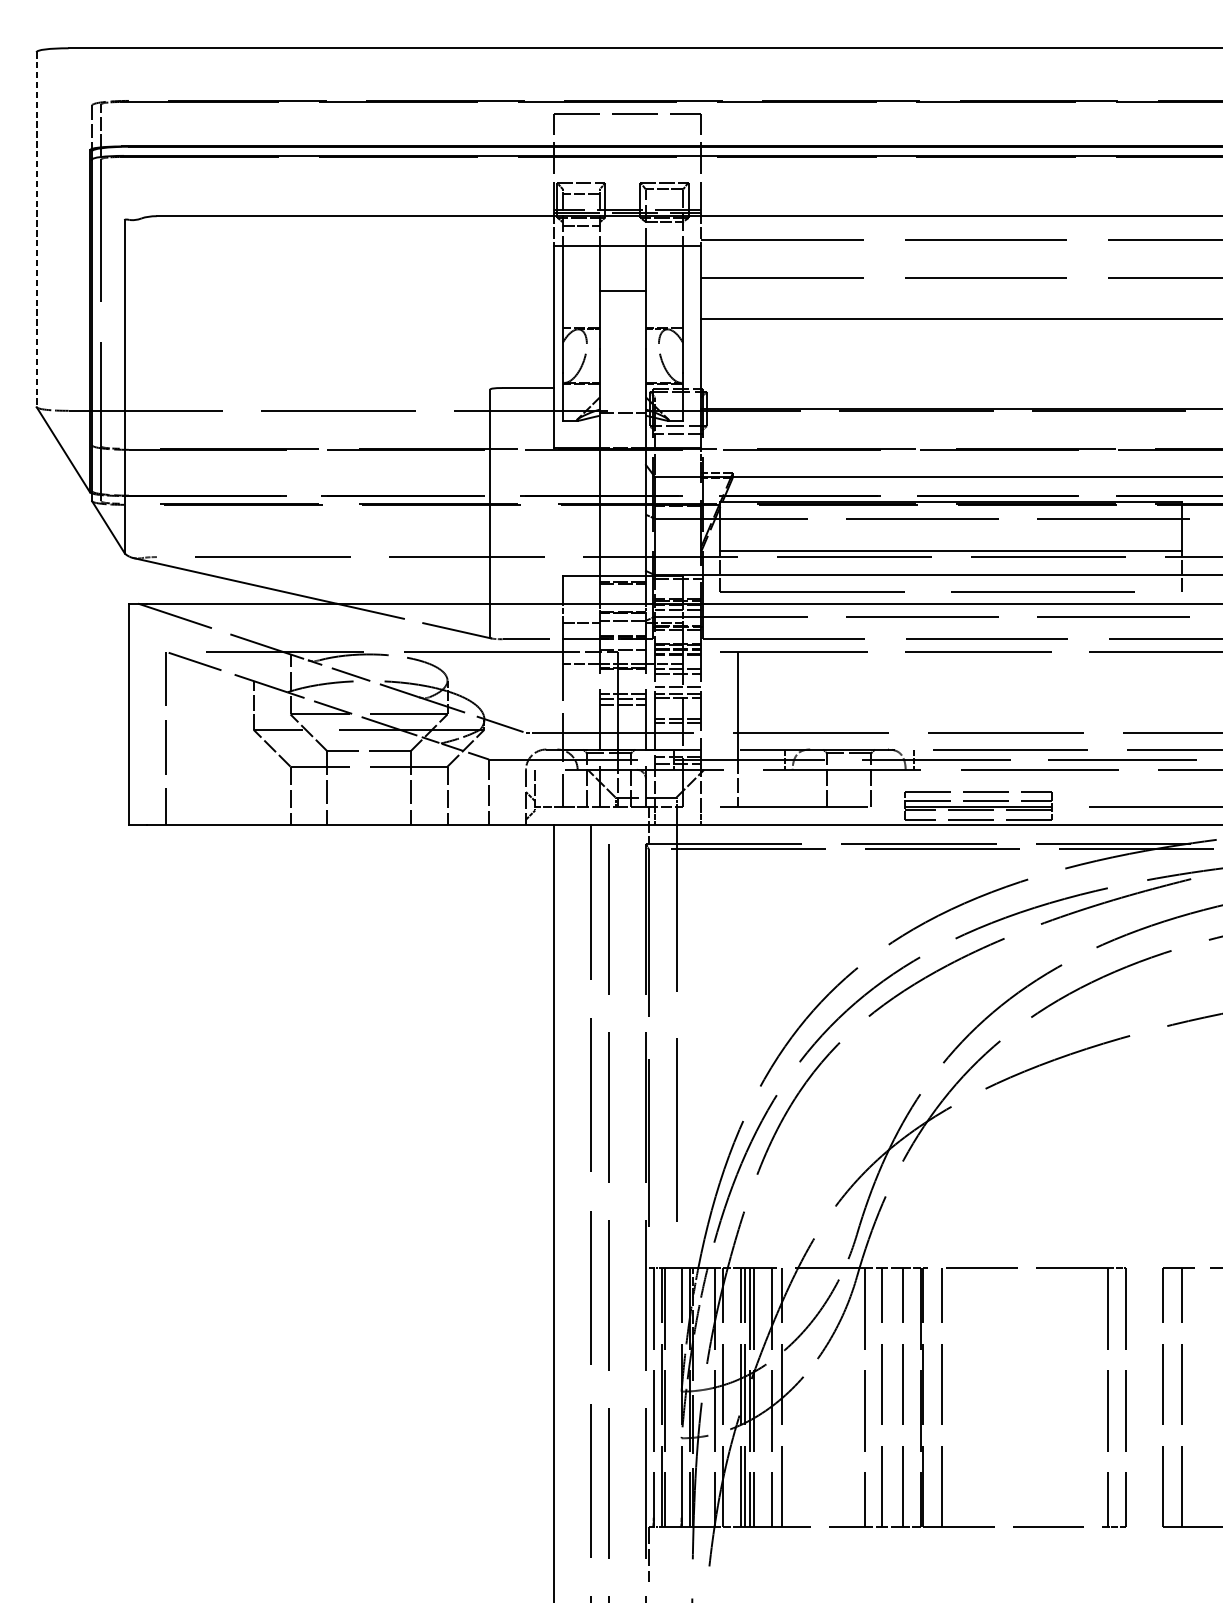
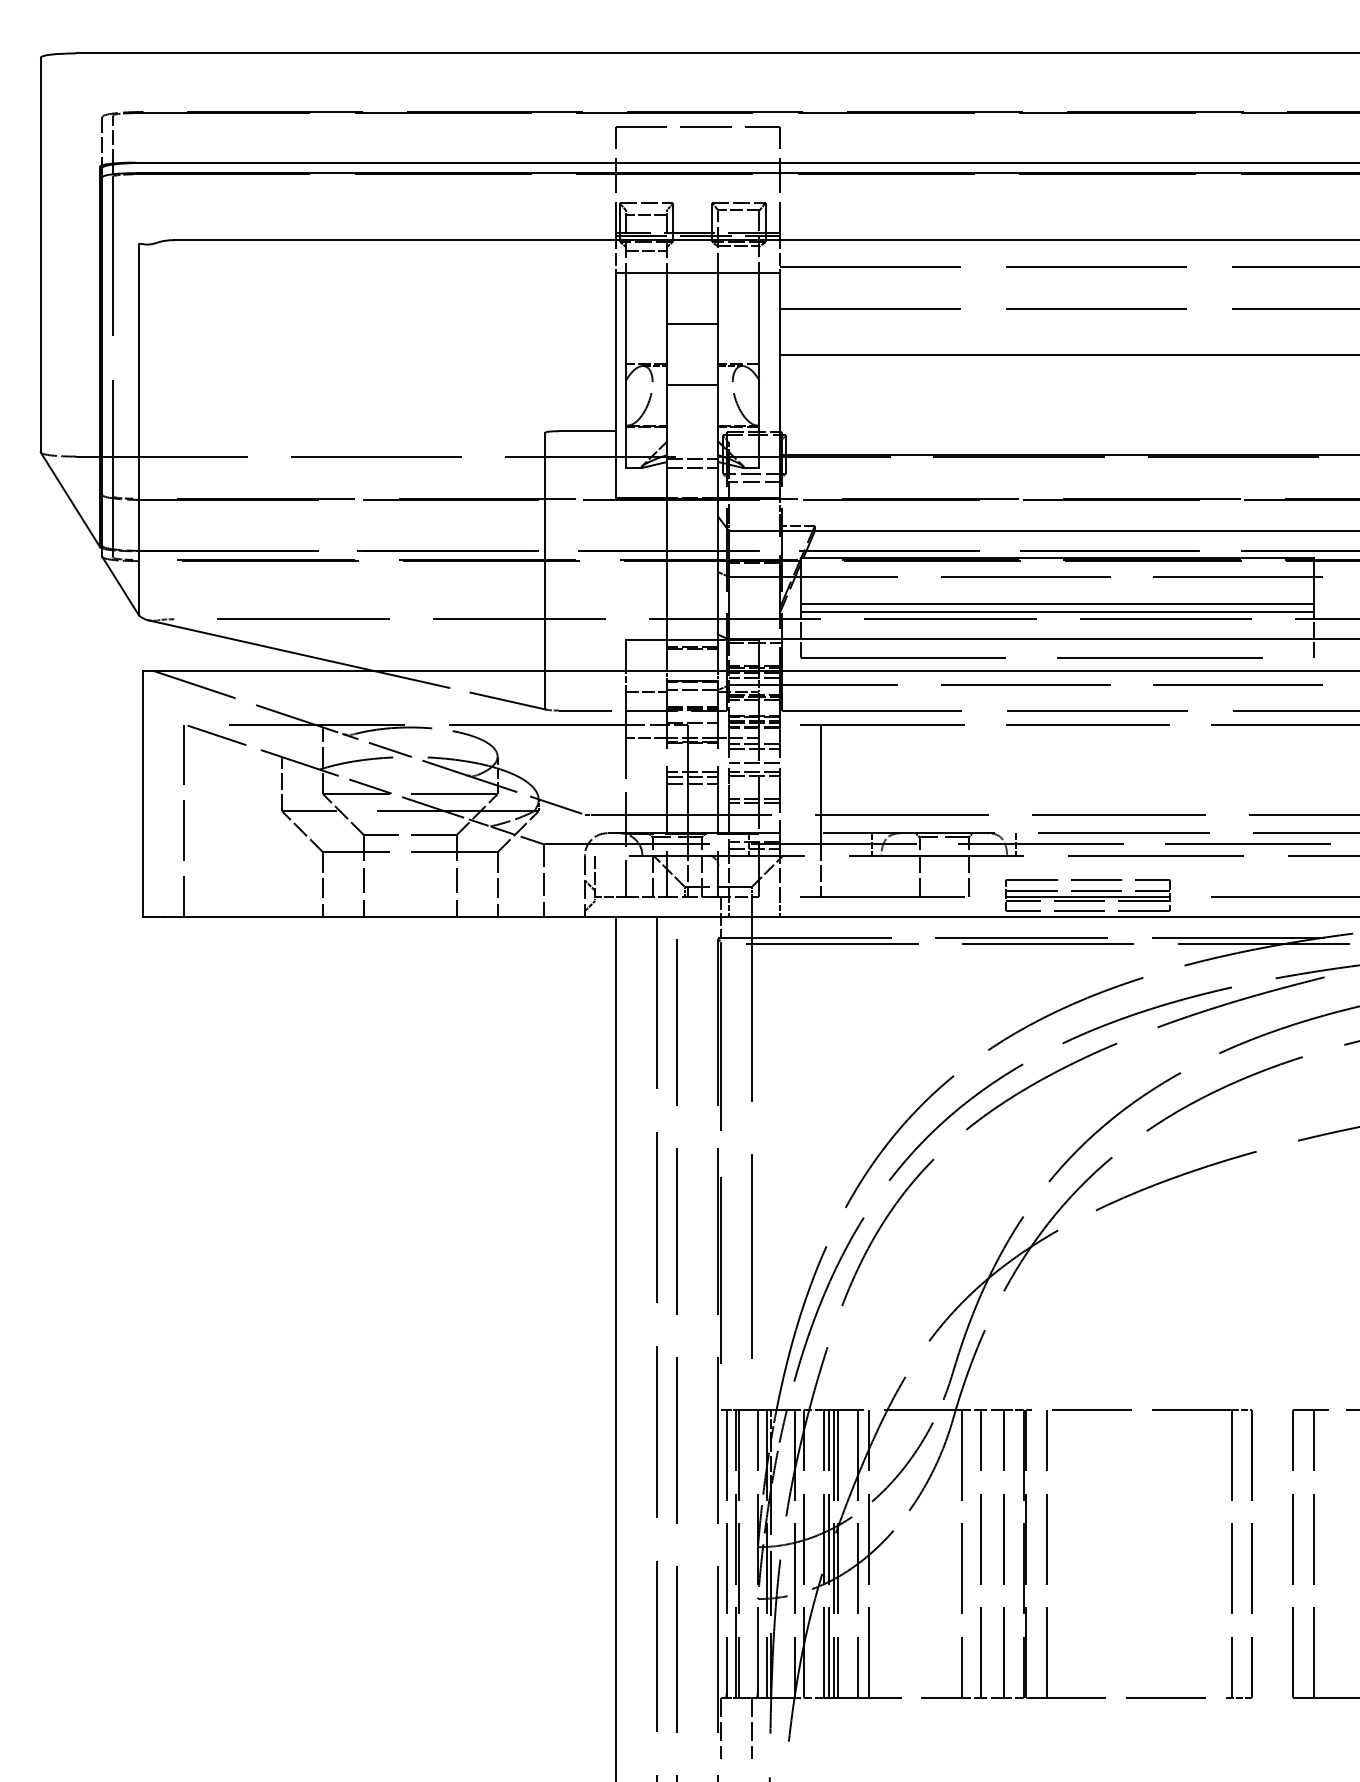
line: (36, 229) -> (40, 255), dashed -> solid
line: (622, 346) -> (692, 384), added
line: (622, 420) -> (692, 467), added
line: (950, 542) -> (1056, 603), added
line: (676, 1554) -> (752, 1728), added

